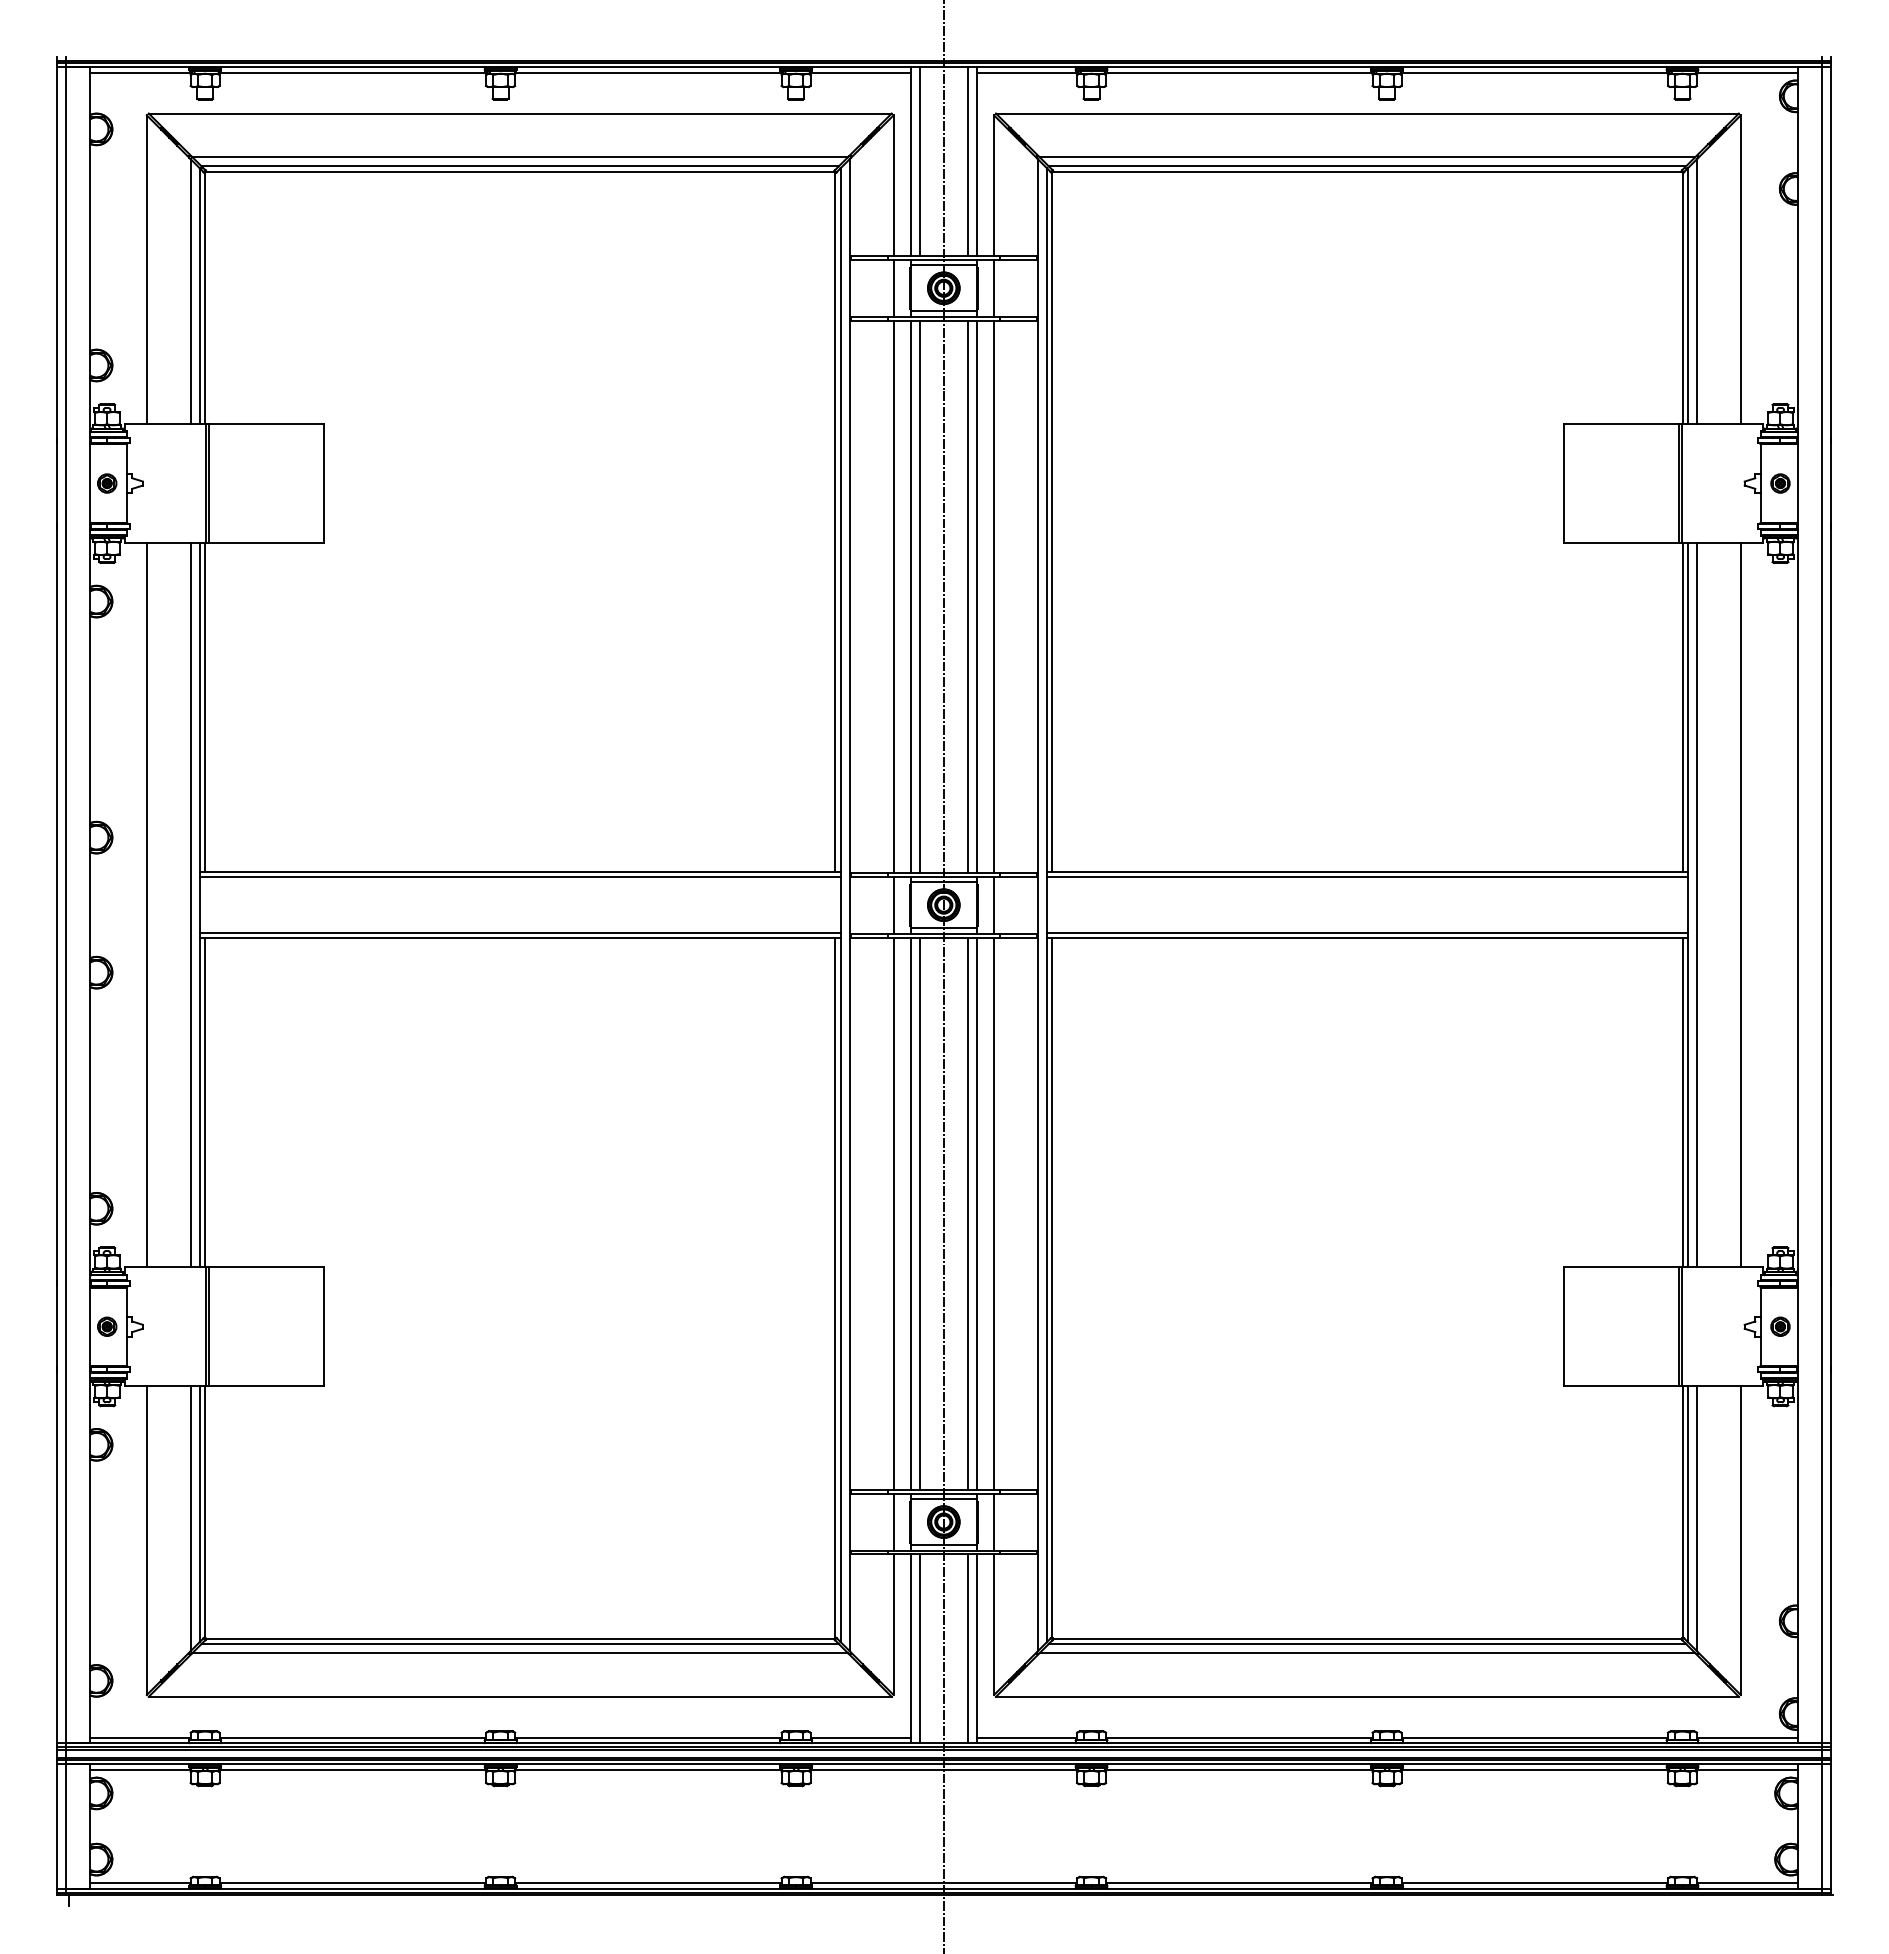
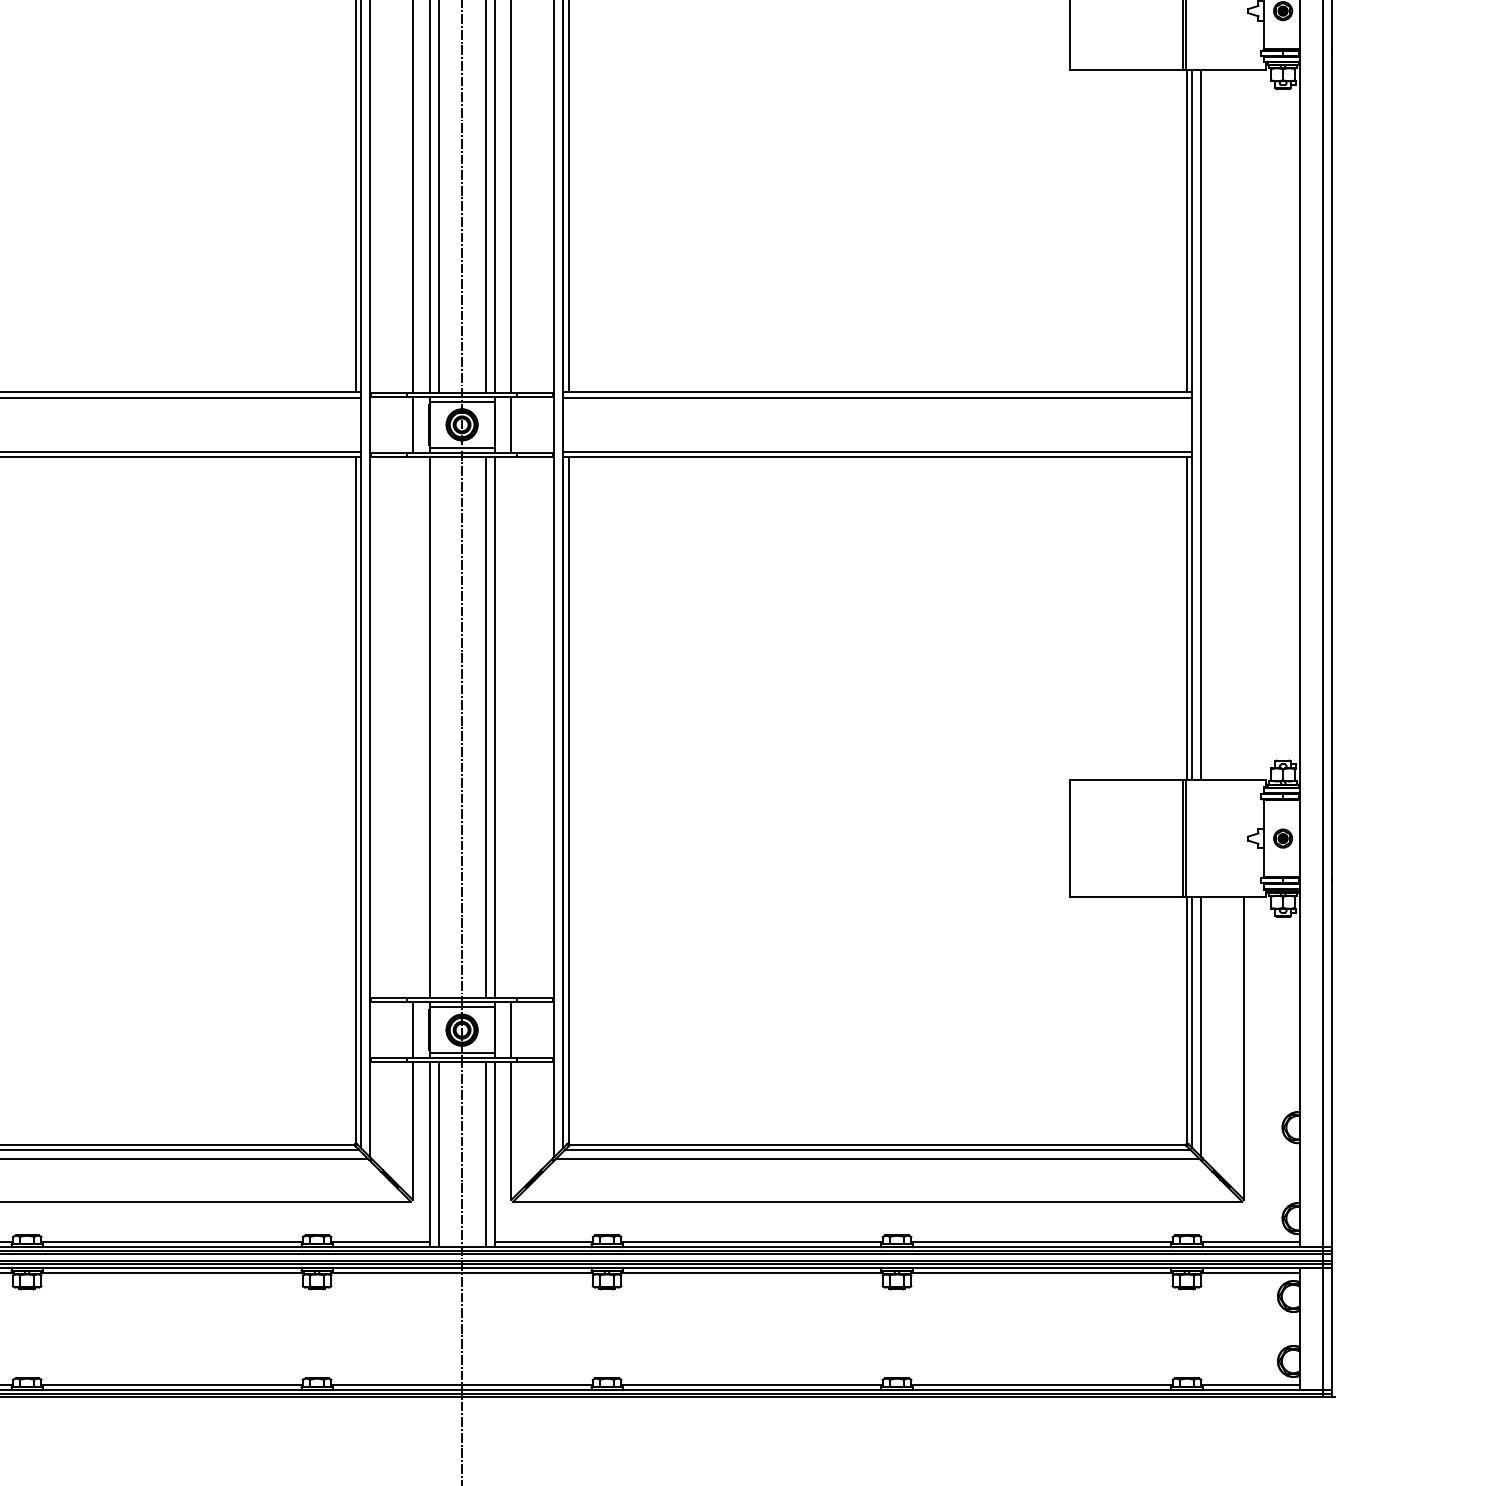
line: (1740, 905) -> (1243, 425), removed
line: (893, 1213) -> (412, 727), removed
line: (920, 1213) -> (439, 727), removed
line: (994, 1213) -> (511, 727), removed

